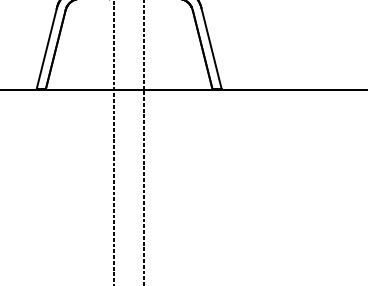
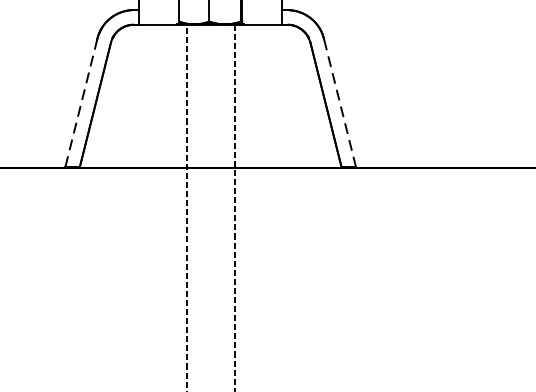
line: (46, 48) -> (80, 102), solid -> dashed
line: (211, 48) -> (339, 102), solid -> dashed

